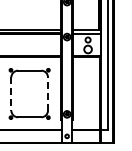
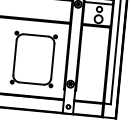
line: (11, 93) -> (15, 57), dashed -> solid
line: (48, 93) -> (53, 60), dashed -> solid

